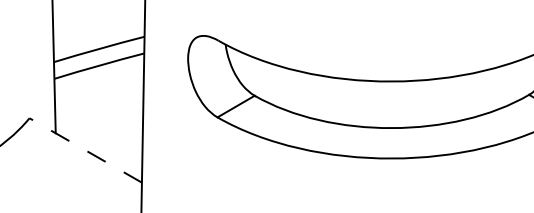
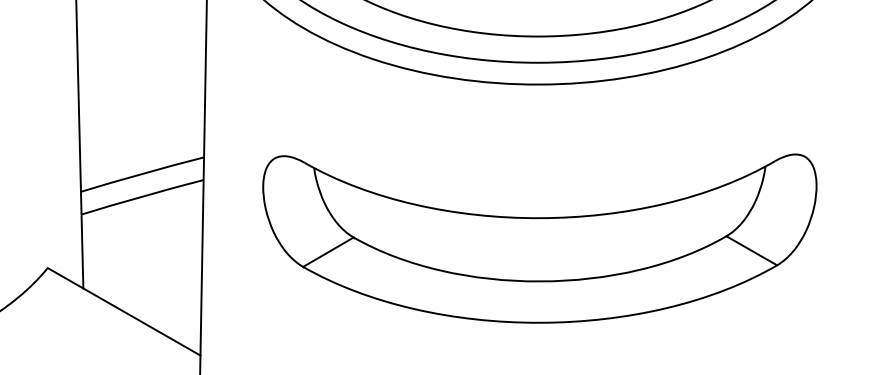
line: (85, 150) -> (123, 311), dashed -> solid

